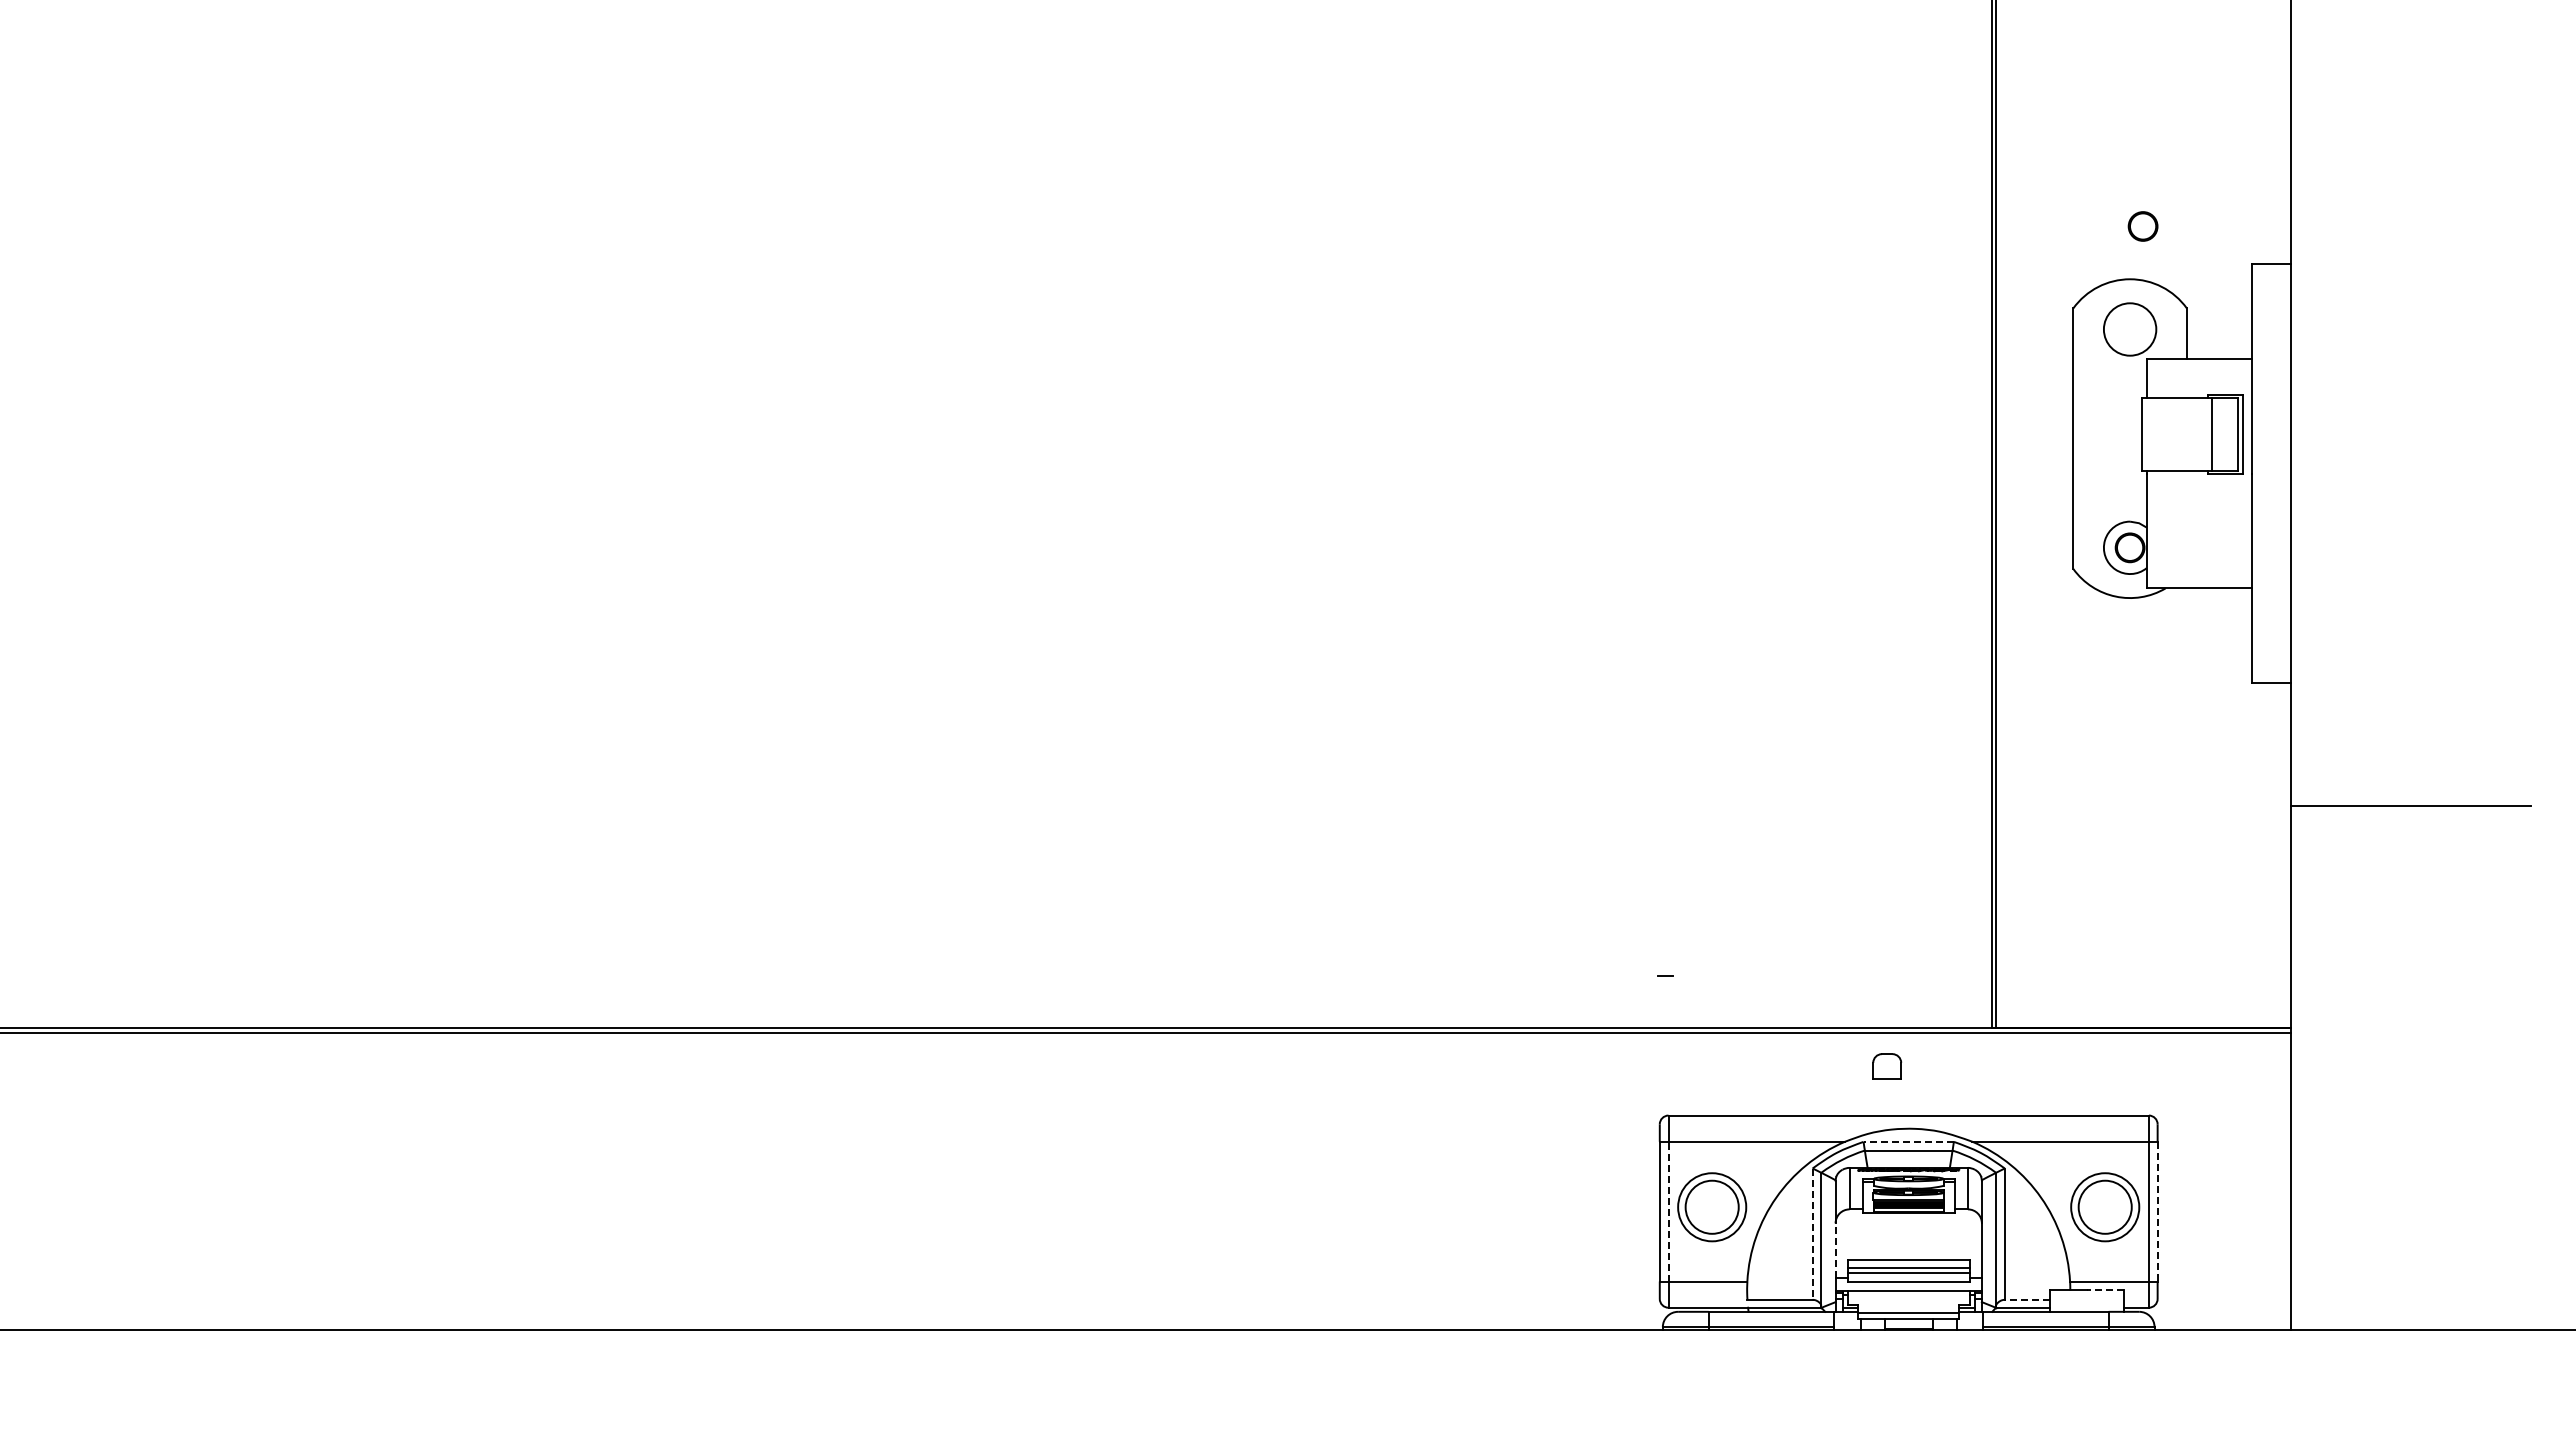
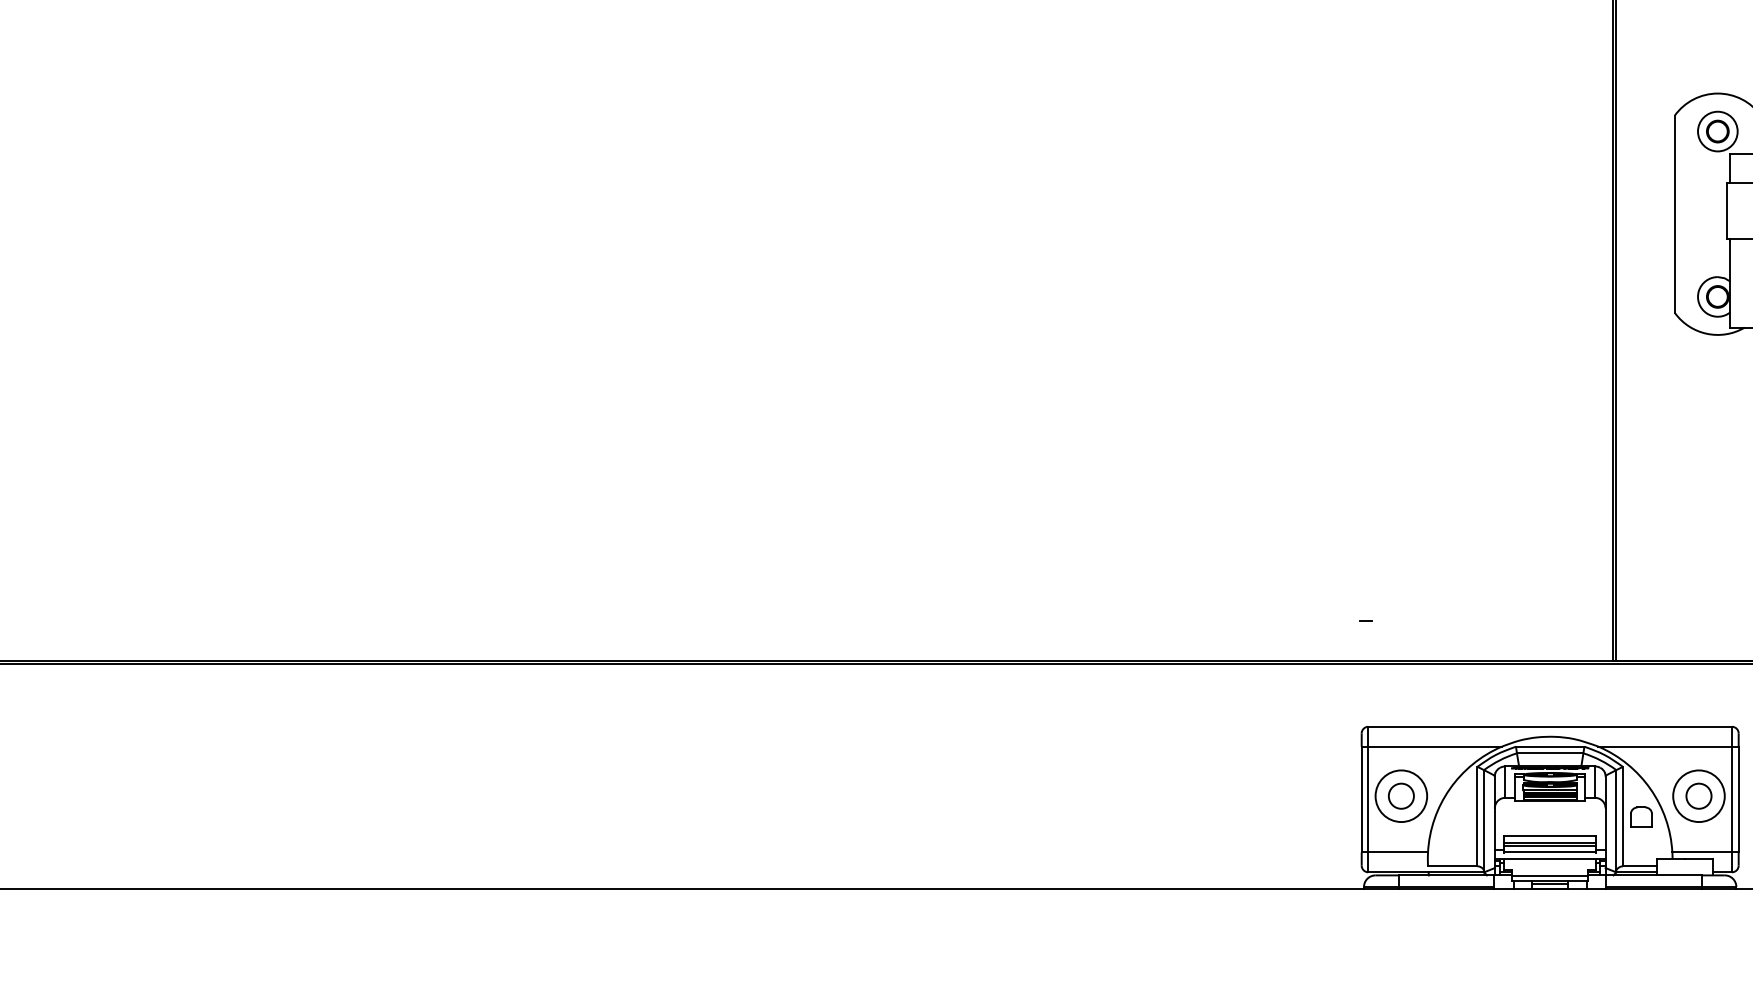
part: (2142, 226) -> (1717, 131), moved
part: (1887, 1066) -> (1641, 816), moved
line: (1908, 1141) -> (1550, 746), dashed -> solid
circle: (1711, 1206) -> (1400, 795), size x0.62
circle: (2104, 1206) -> (1698, 795), size x0.62
line: (1668, 1211) -> (1368, 799), dashed -> solid
line: (2157, 1211) -> (1738, 799), dashed -> solid
line: (1812, 1234) -> (1477, 816), dashed -> solid
line: (1835, 1250) -> (1494, 828), dashed -> solid
line: (2105, 1290) -> (1699, 859), dashed -> solid
line: (2026, 1299) -> (1639, 866), dashed -> solid
line: (1908, 1322) -> (1550, 883), added

